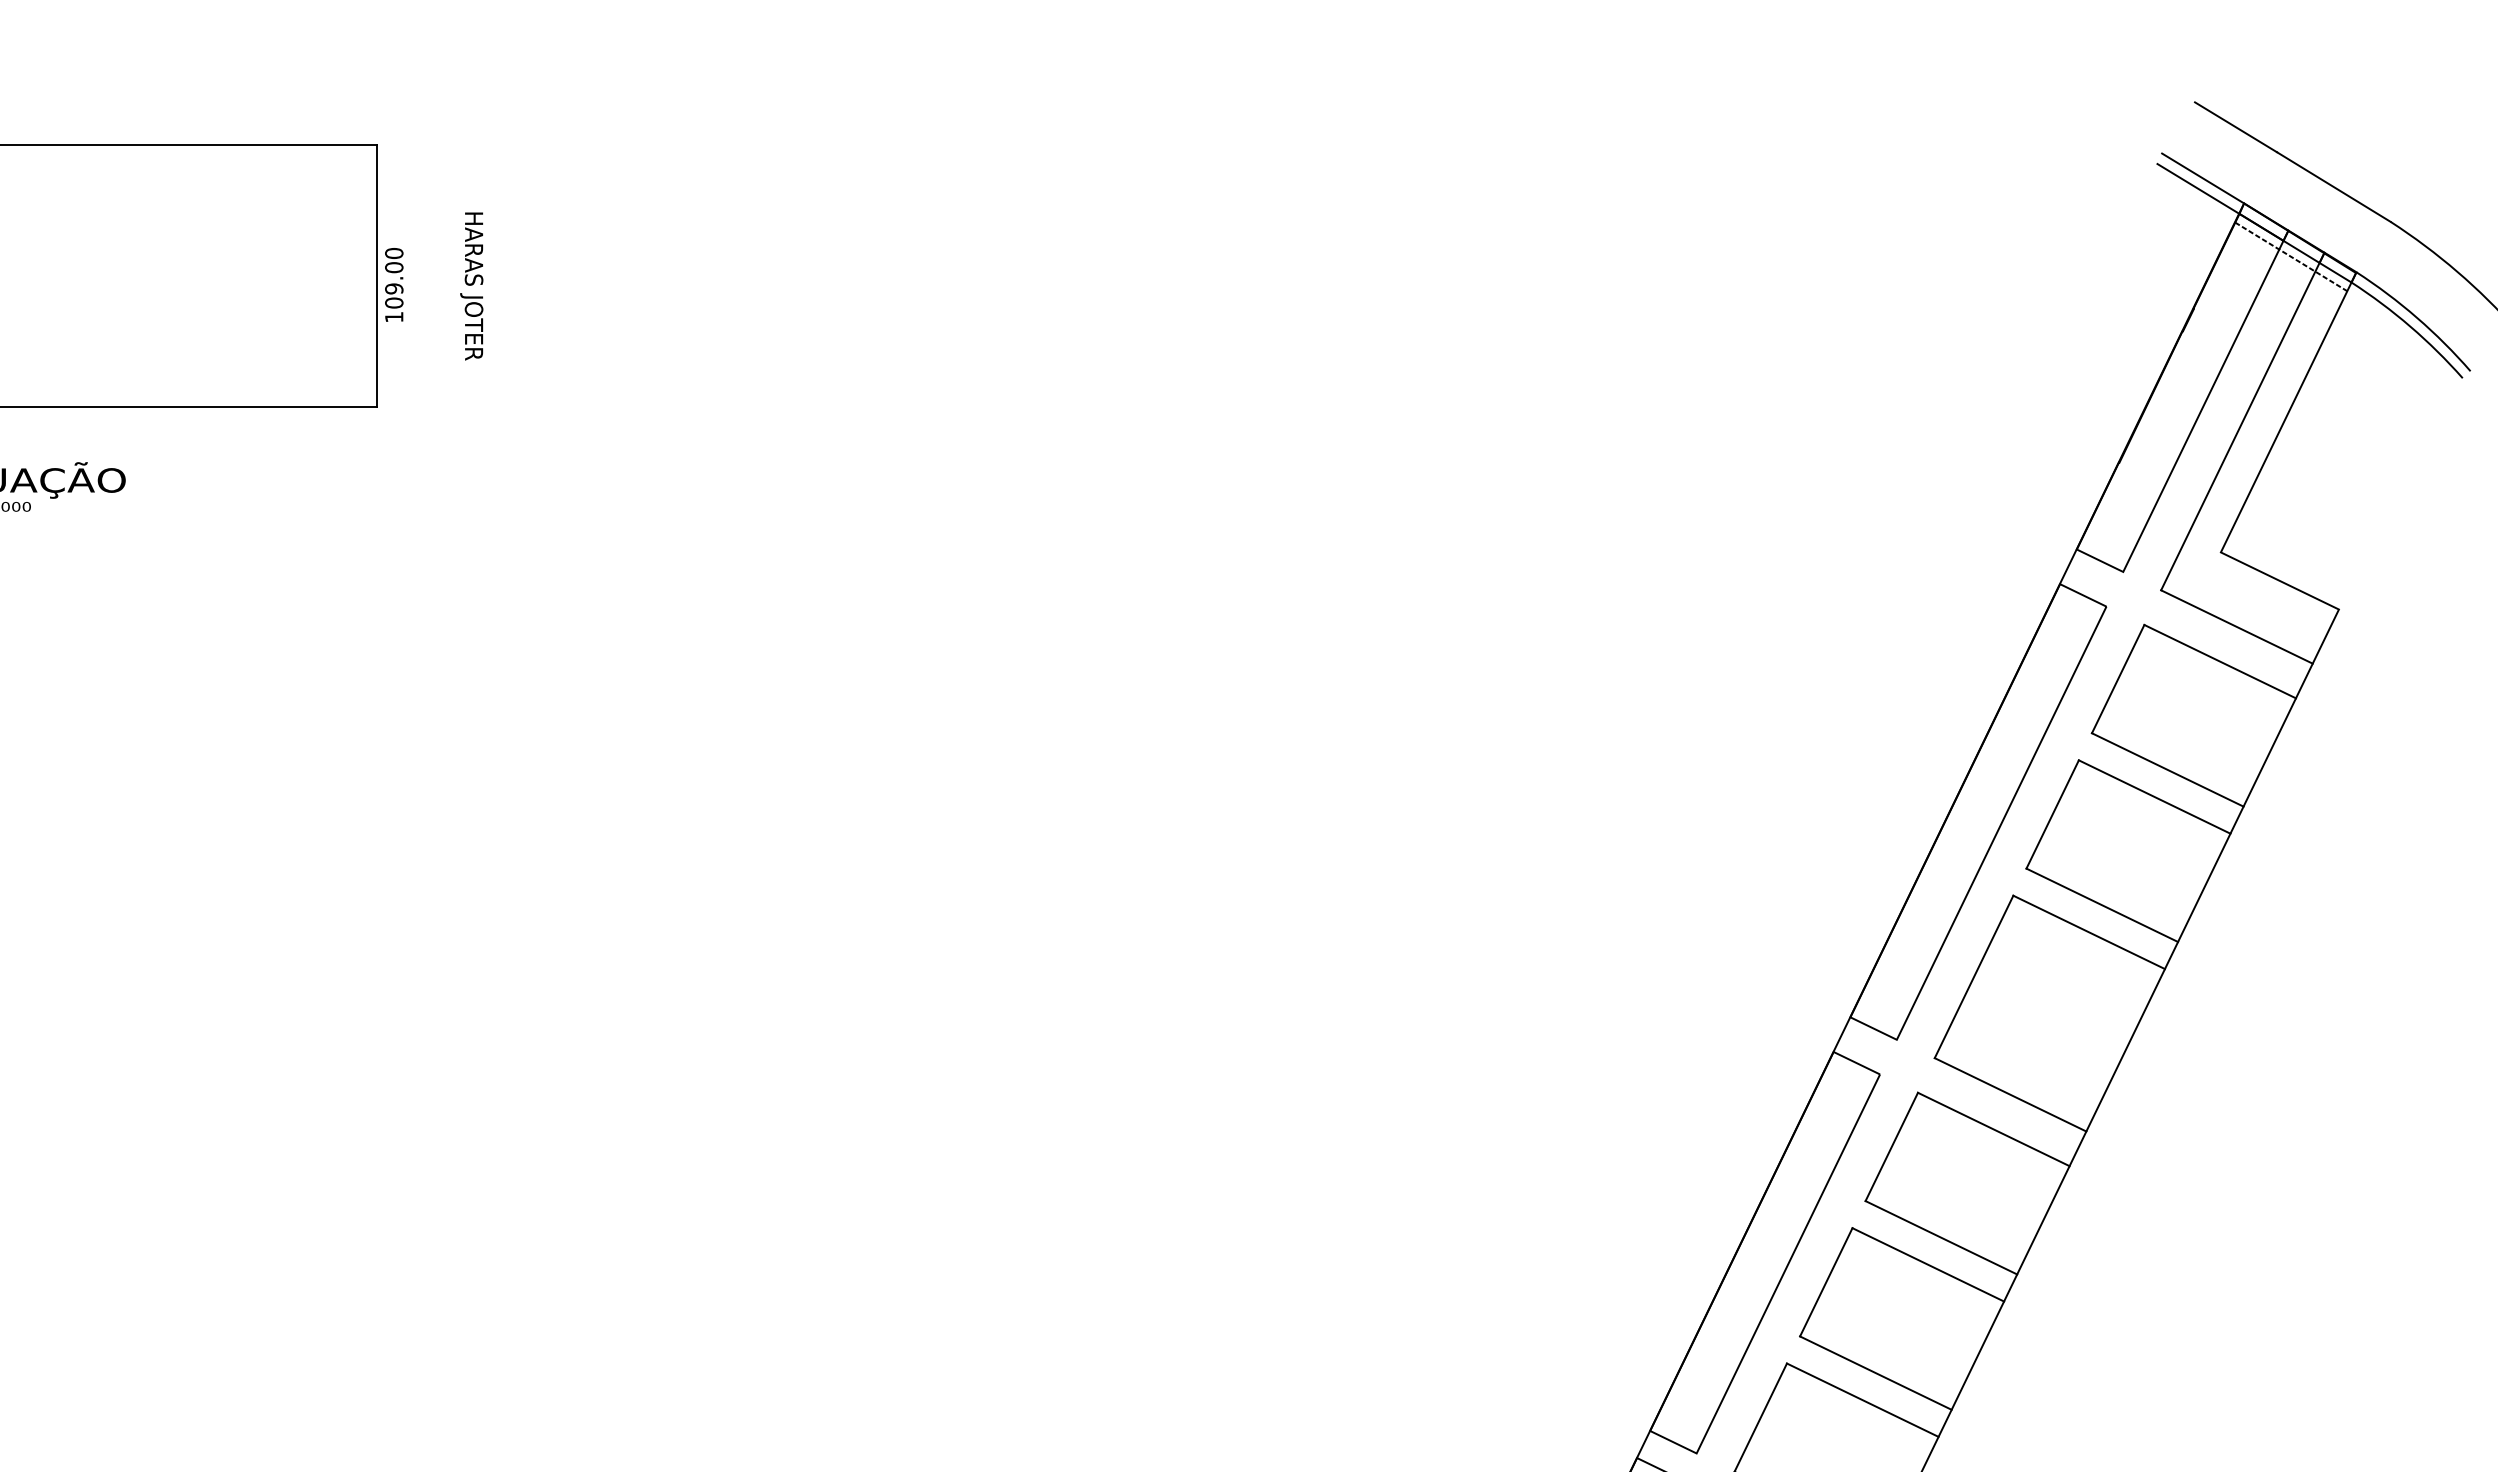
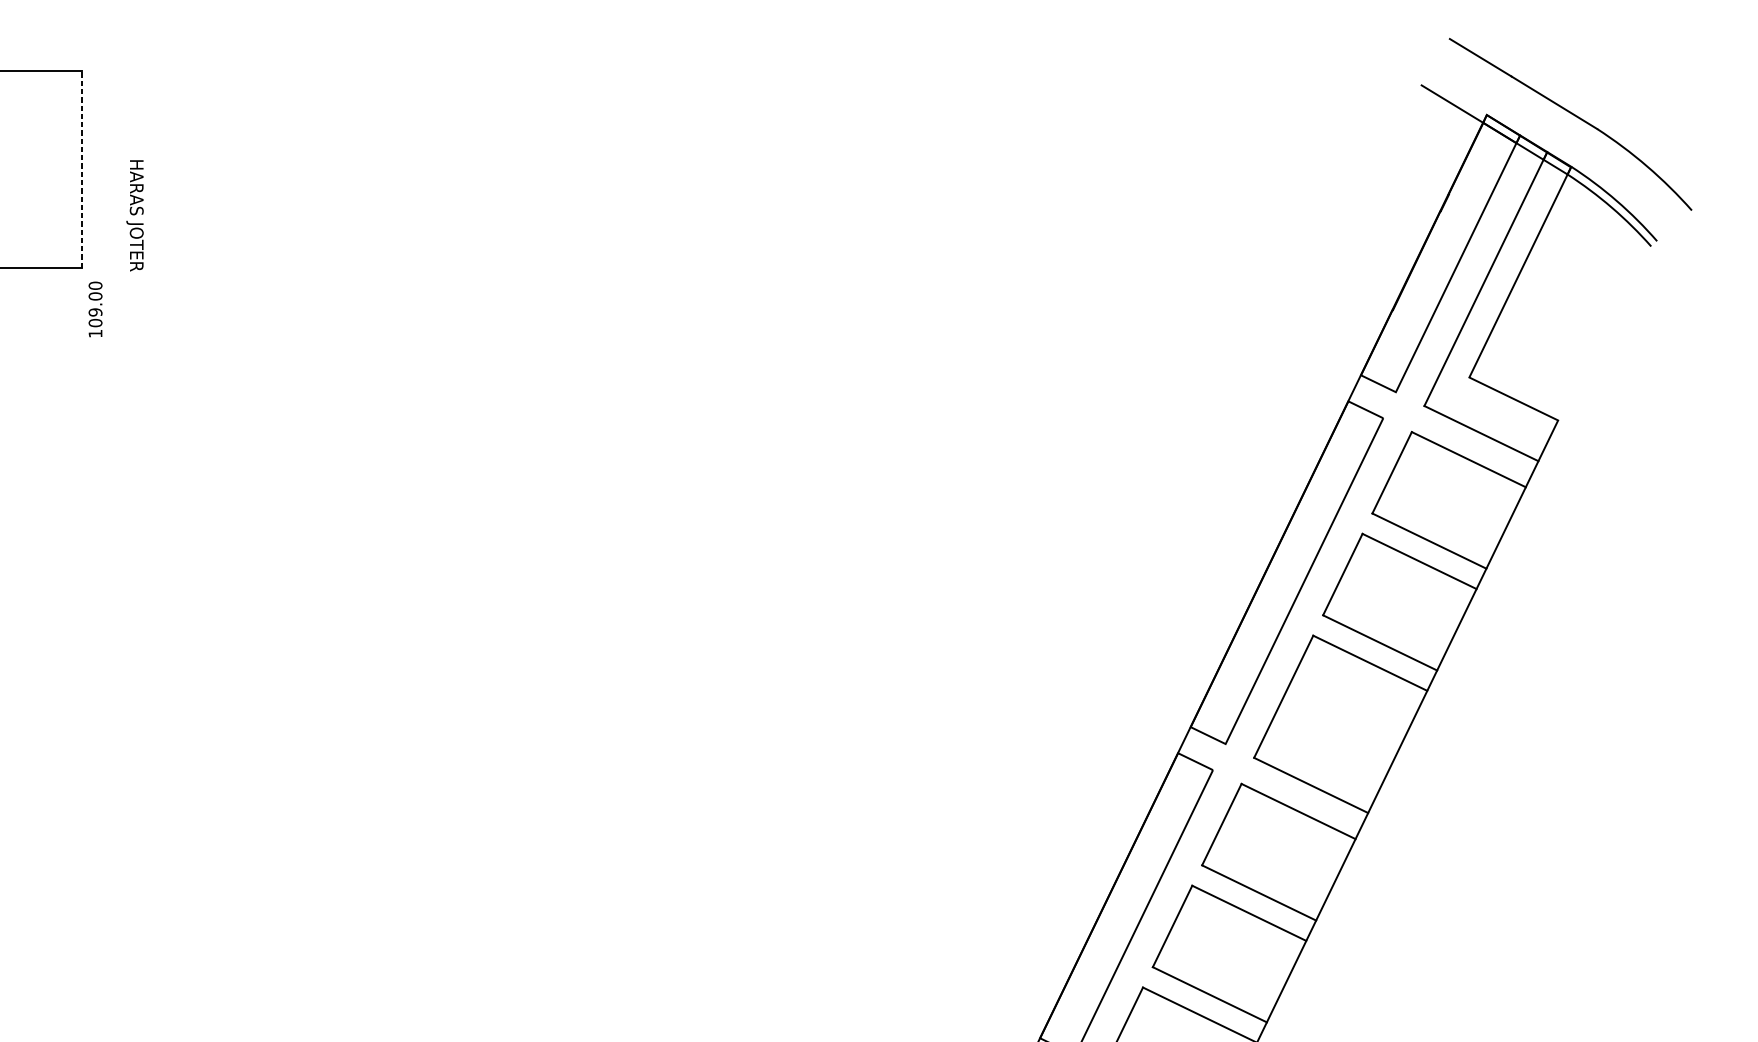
line: (2203, 178) -> (1456, 96), removed
line: (2291, 256) -> (1522, 154), removed
line: (376, 275) -> (82, 169), solid -> dashed
text: (394, 284) -> (95, 309), moved
text: (471, 286) -> (134, 215), moved

